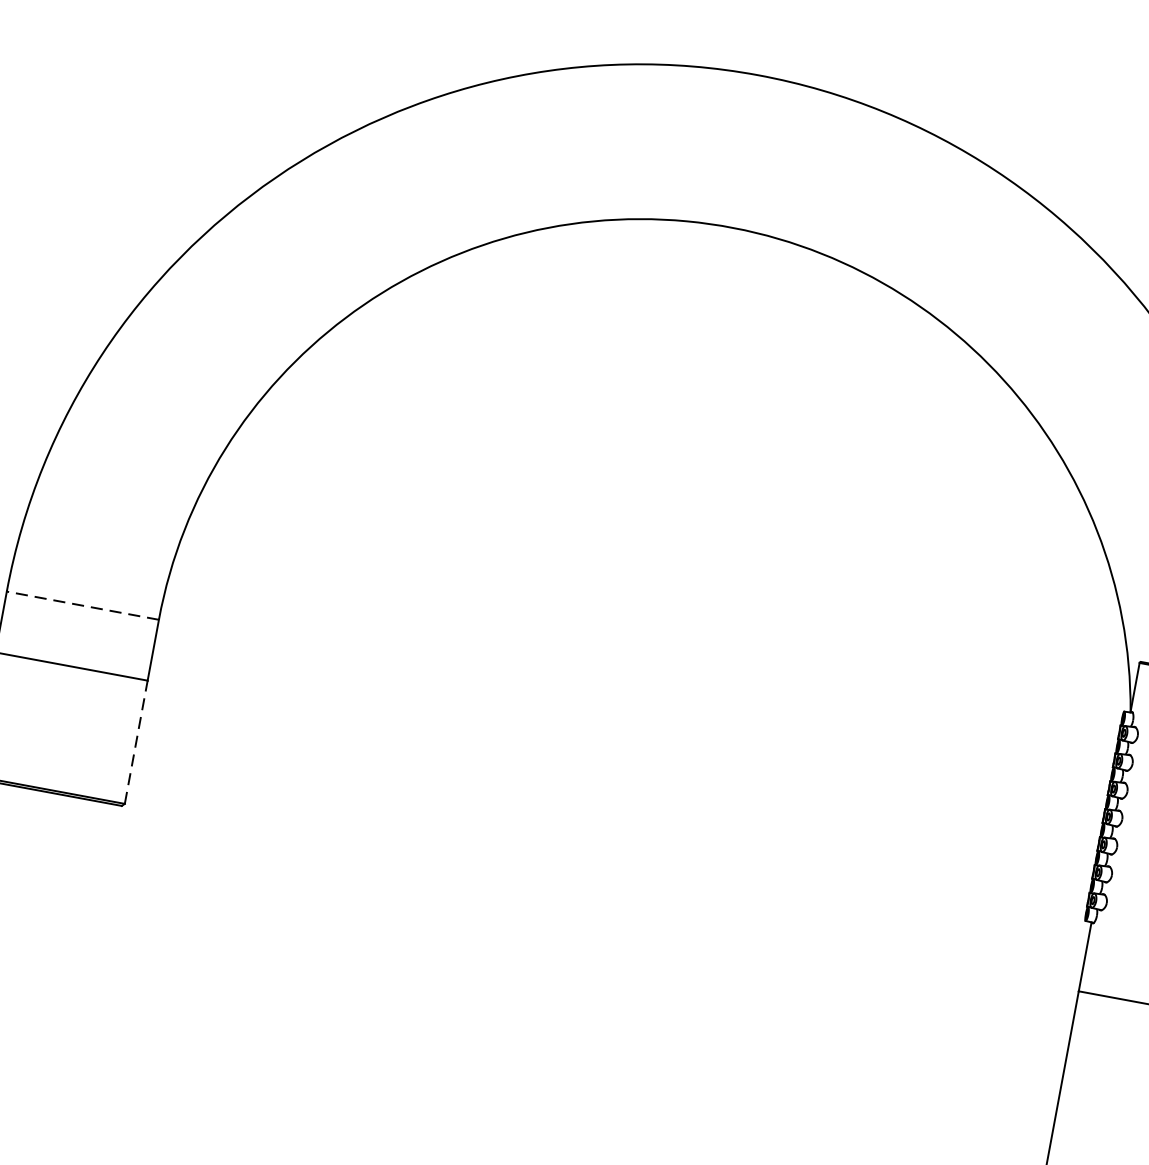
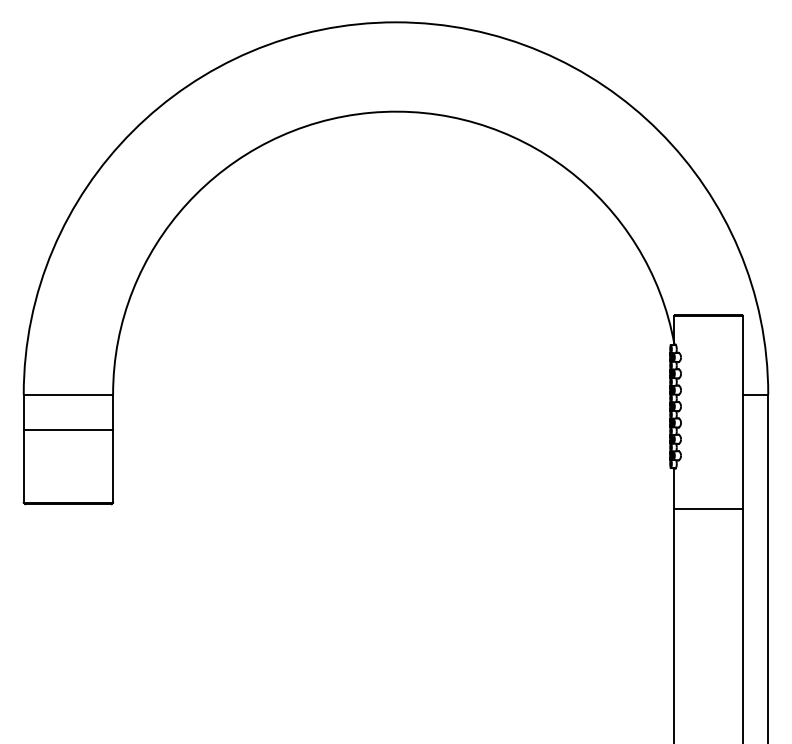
line: (83, 605) -> (68, 394), dashed -> solid
line: (136, 742) -> (113, 466), dashed -> solid

